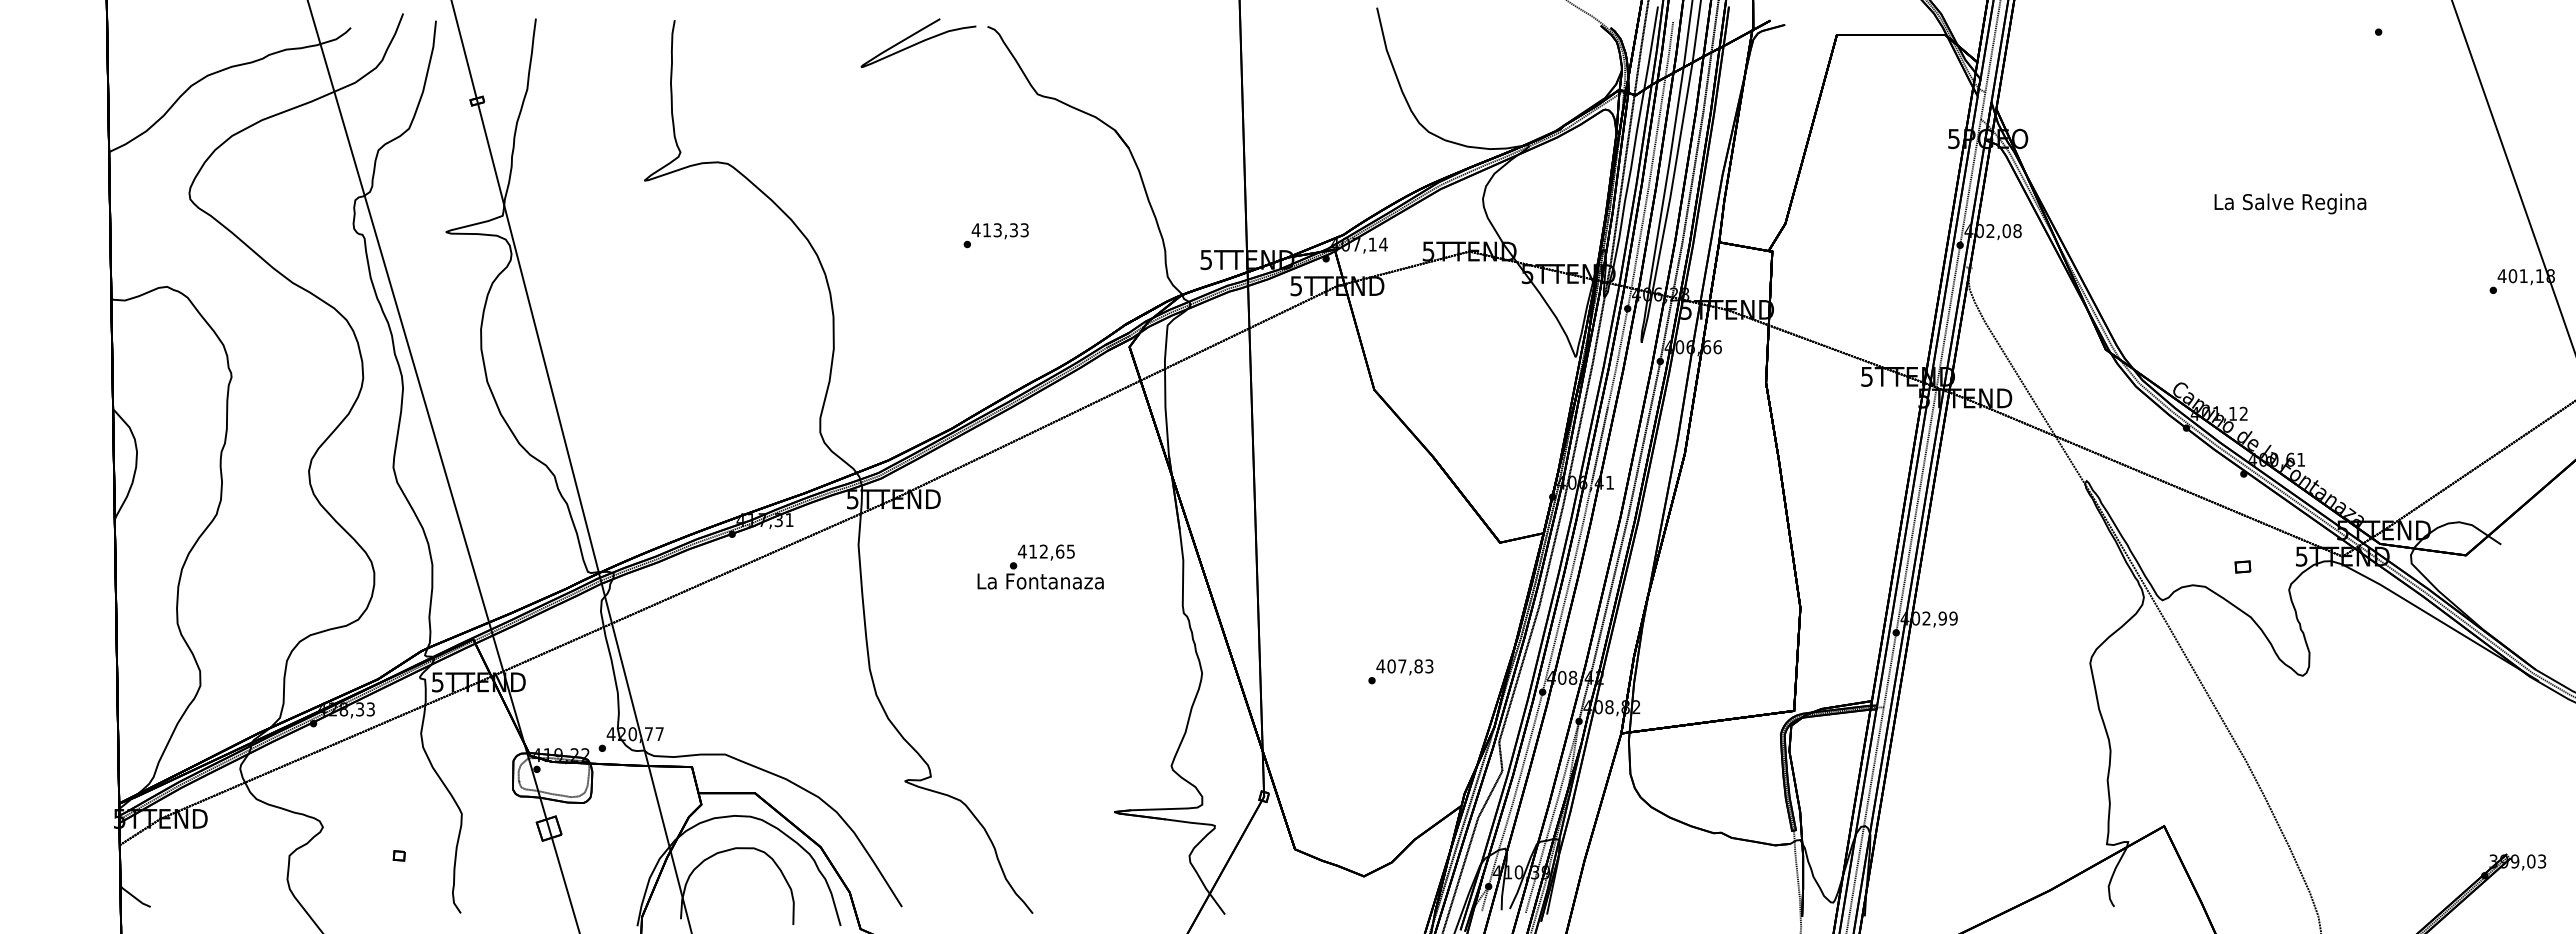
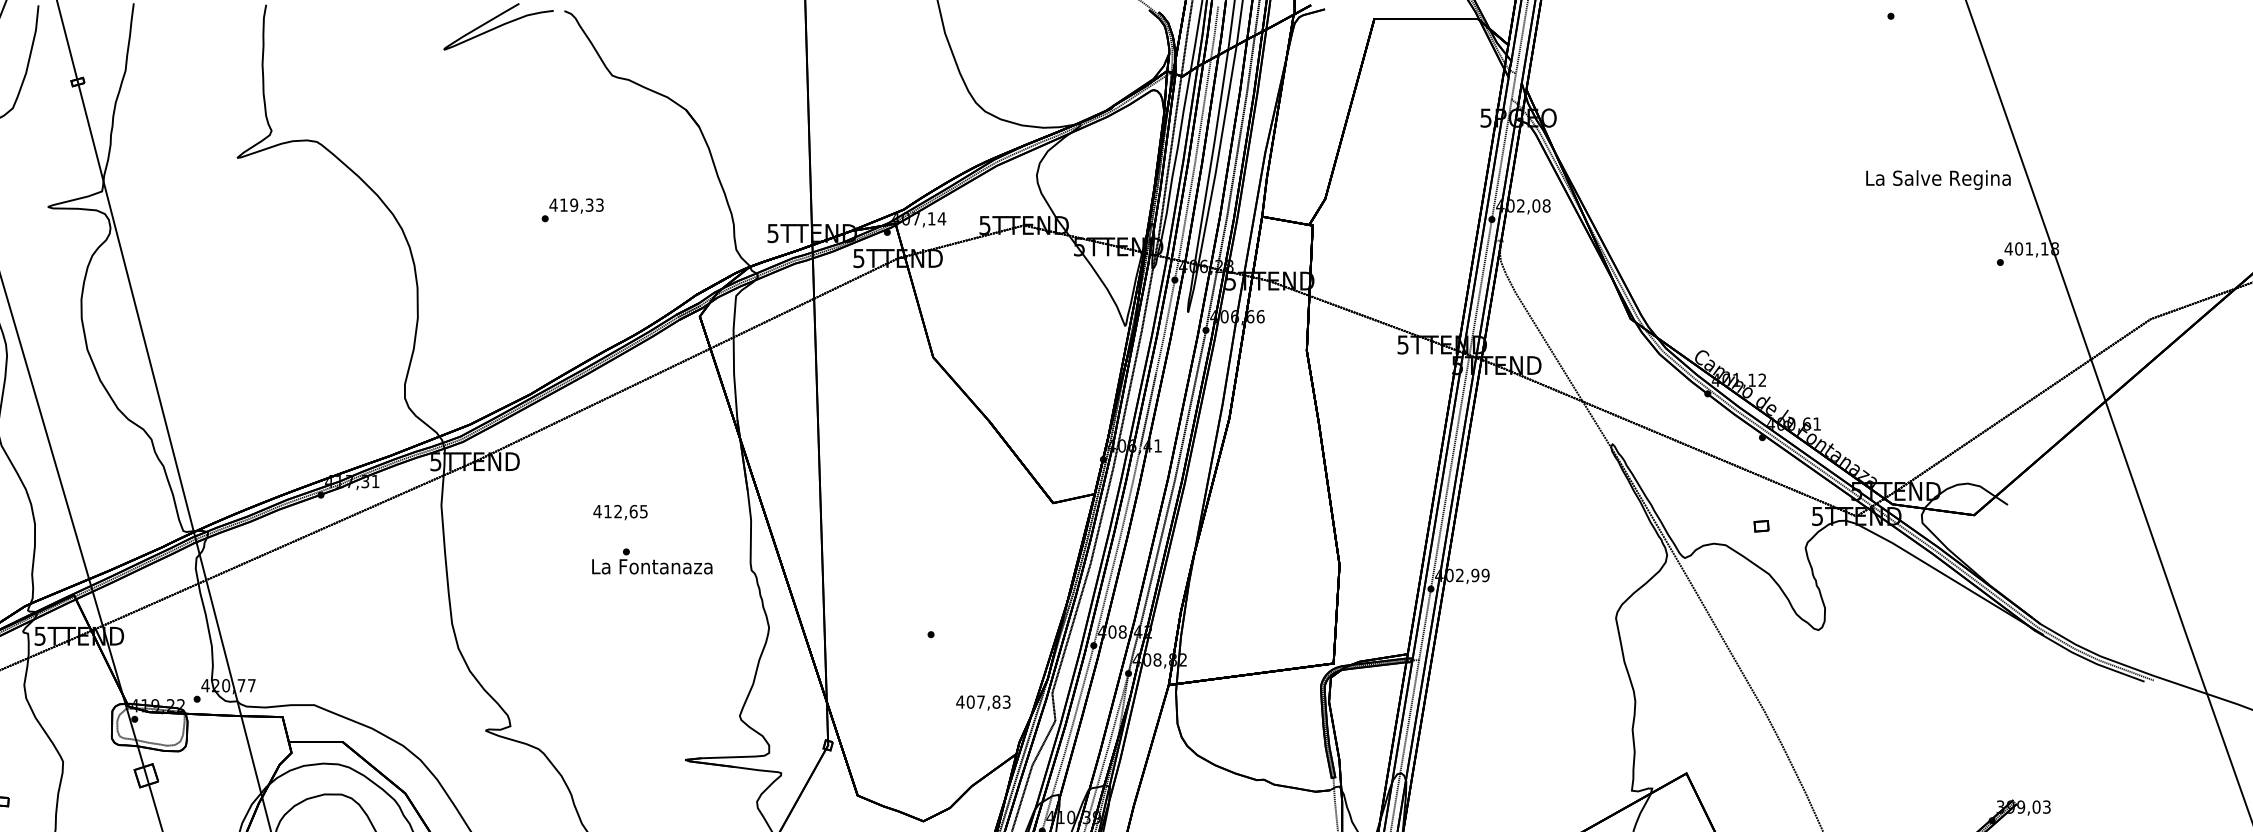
text: (2290, 203) -> (1938, 179), moved
text: (997, 230) -> (573, 205), 413,33 -> 419,33
text: (1040, 575) -> (652, 561), moved
text: (1404, 667) -> (983, 703), moved

